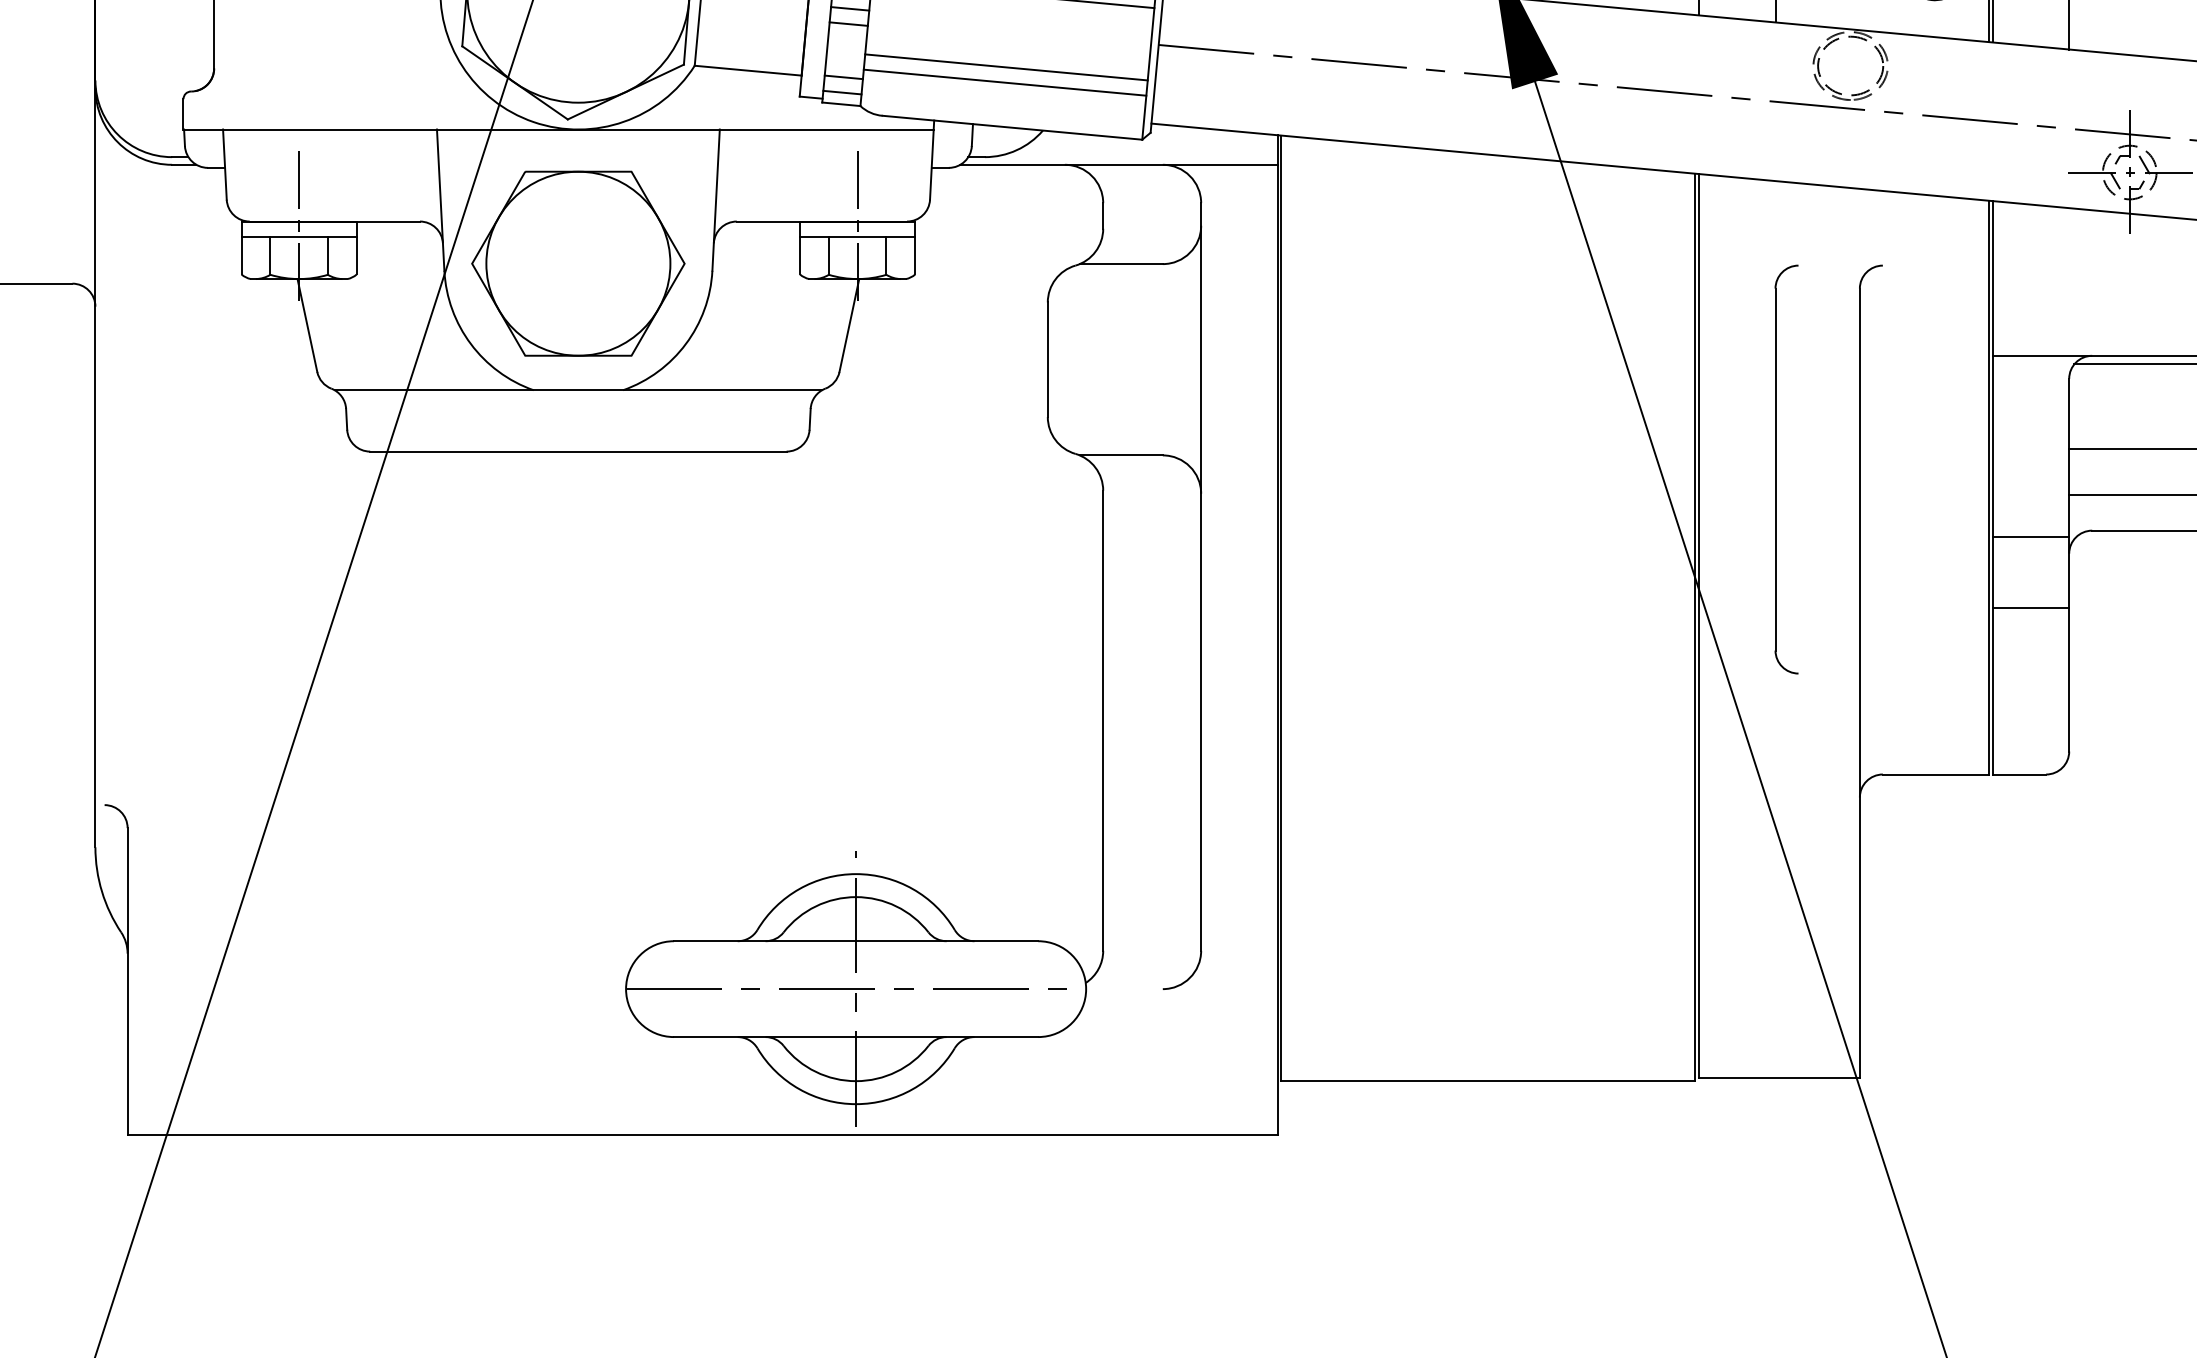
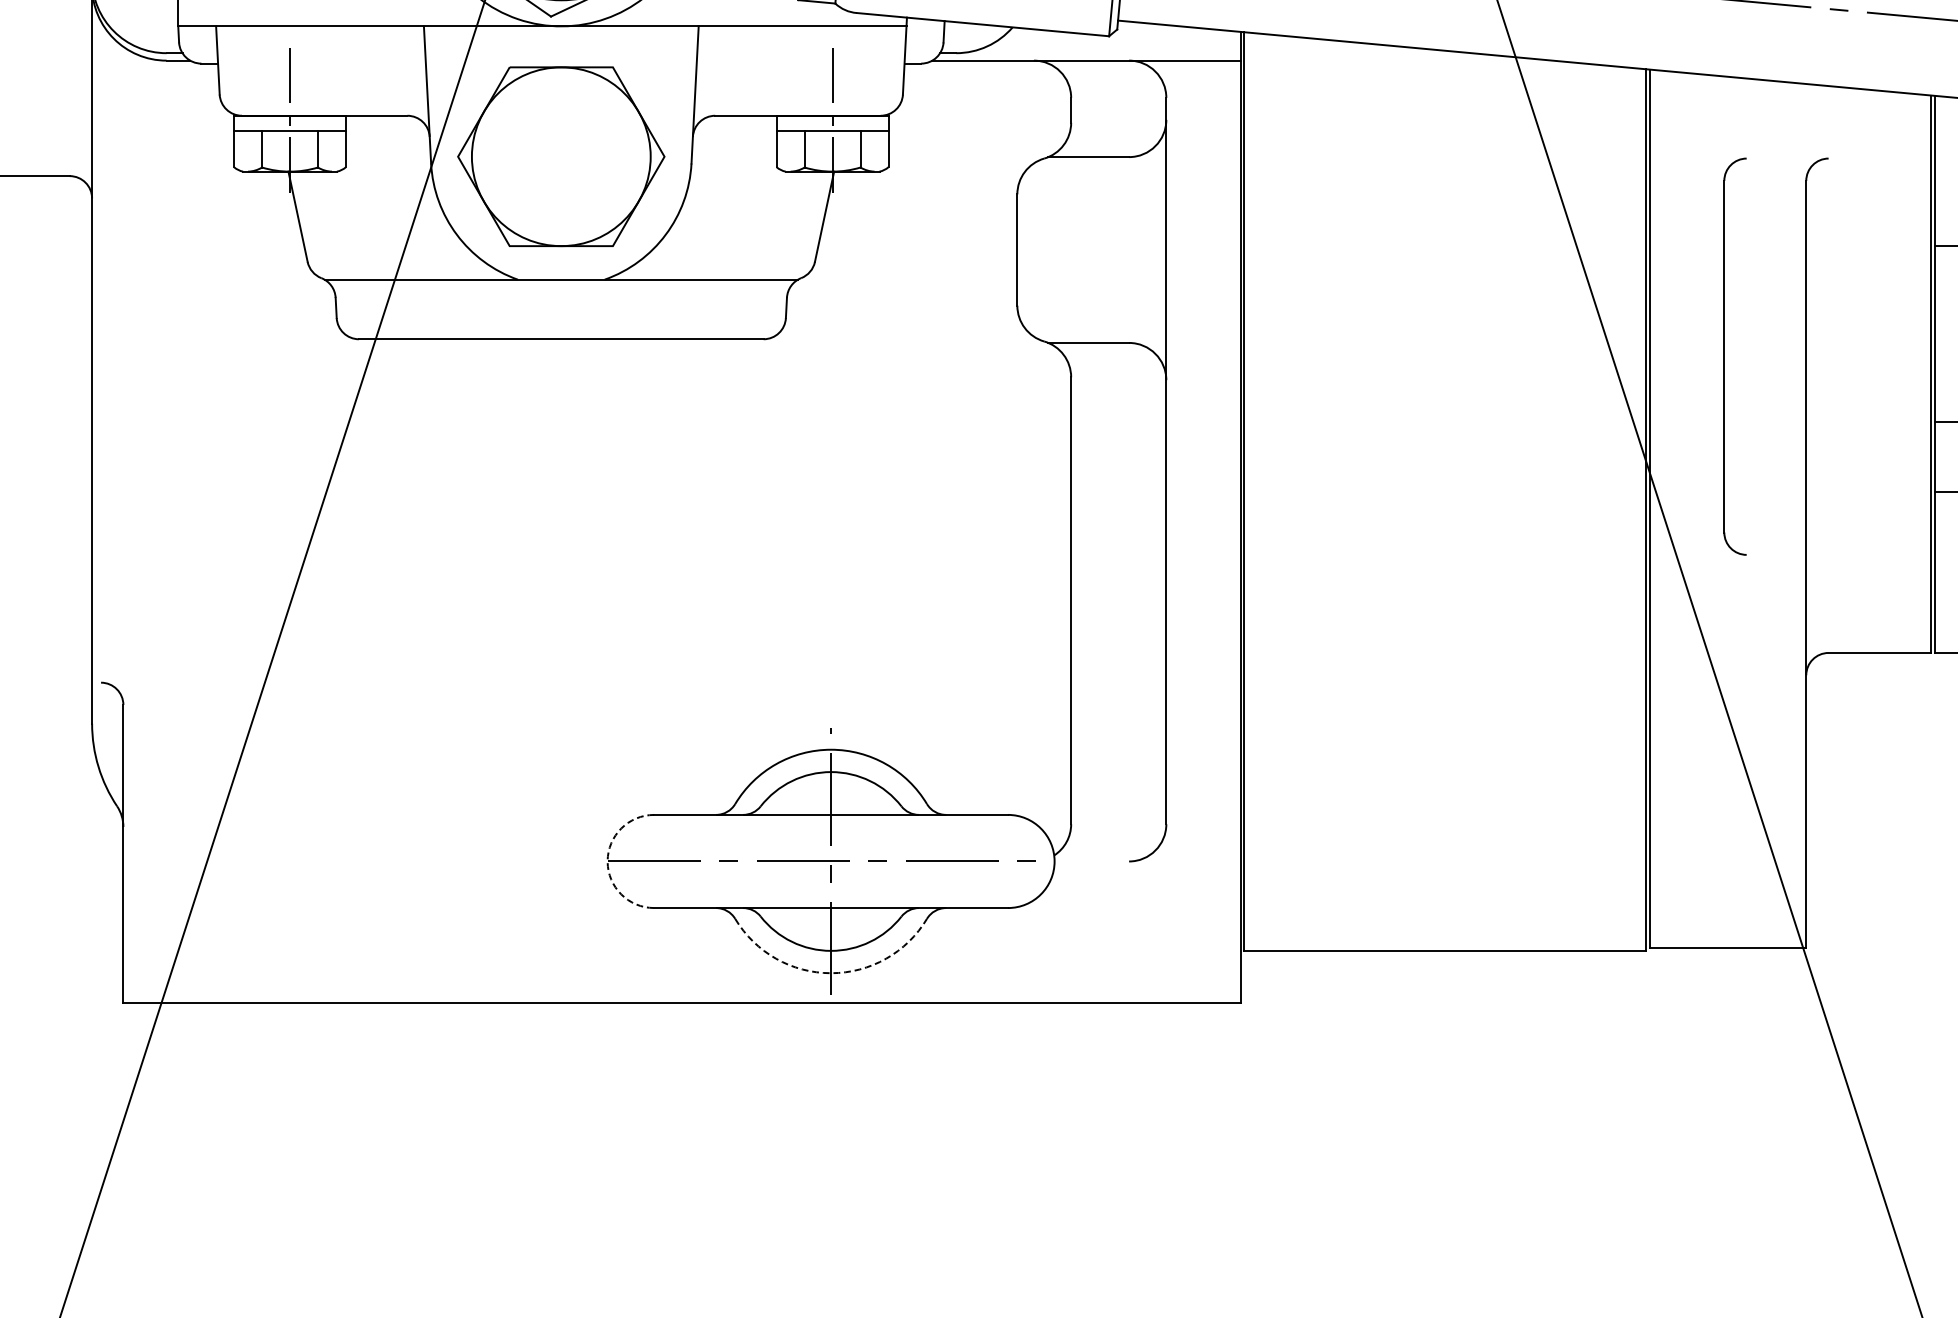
arc: (626, 989) -> (608, 861), solid -> dashed
arc: (856, 1104) -> (831, 973), solid -> dashed

